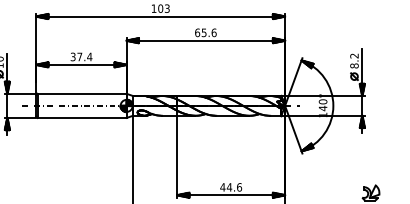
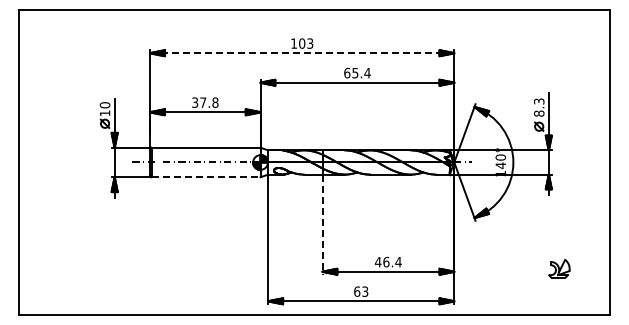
line: (160, 16) -> (302, 53), solid -> dashed
text: (214, 32) -> (367, 72), 65.6 -> 65.4
text: (89, 56) -> (215, 102), 37.4 -> 37.8
text: (354, 56) -> (539, 101), 8.2 -> 8.3
line: (82, 118) -> (206, 177), solid -> dashed
line: (177, 157) -> (322, 225), solid -> dashed
text: (234, 186) -> (392, 261), 44.6 -> 46.4

